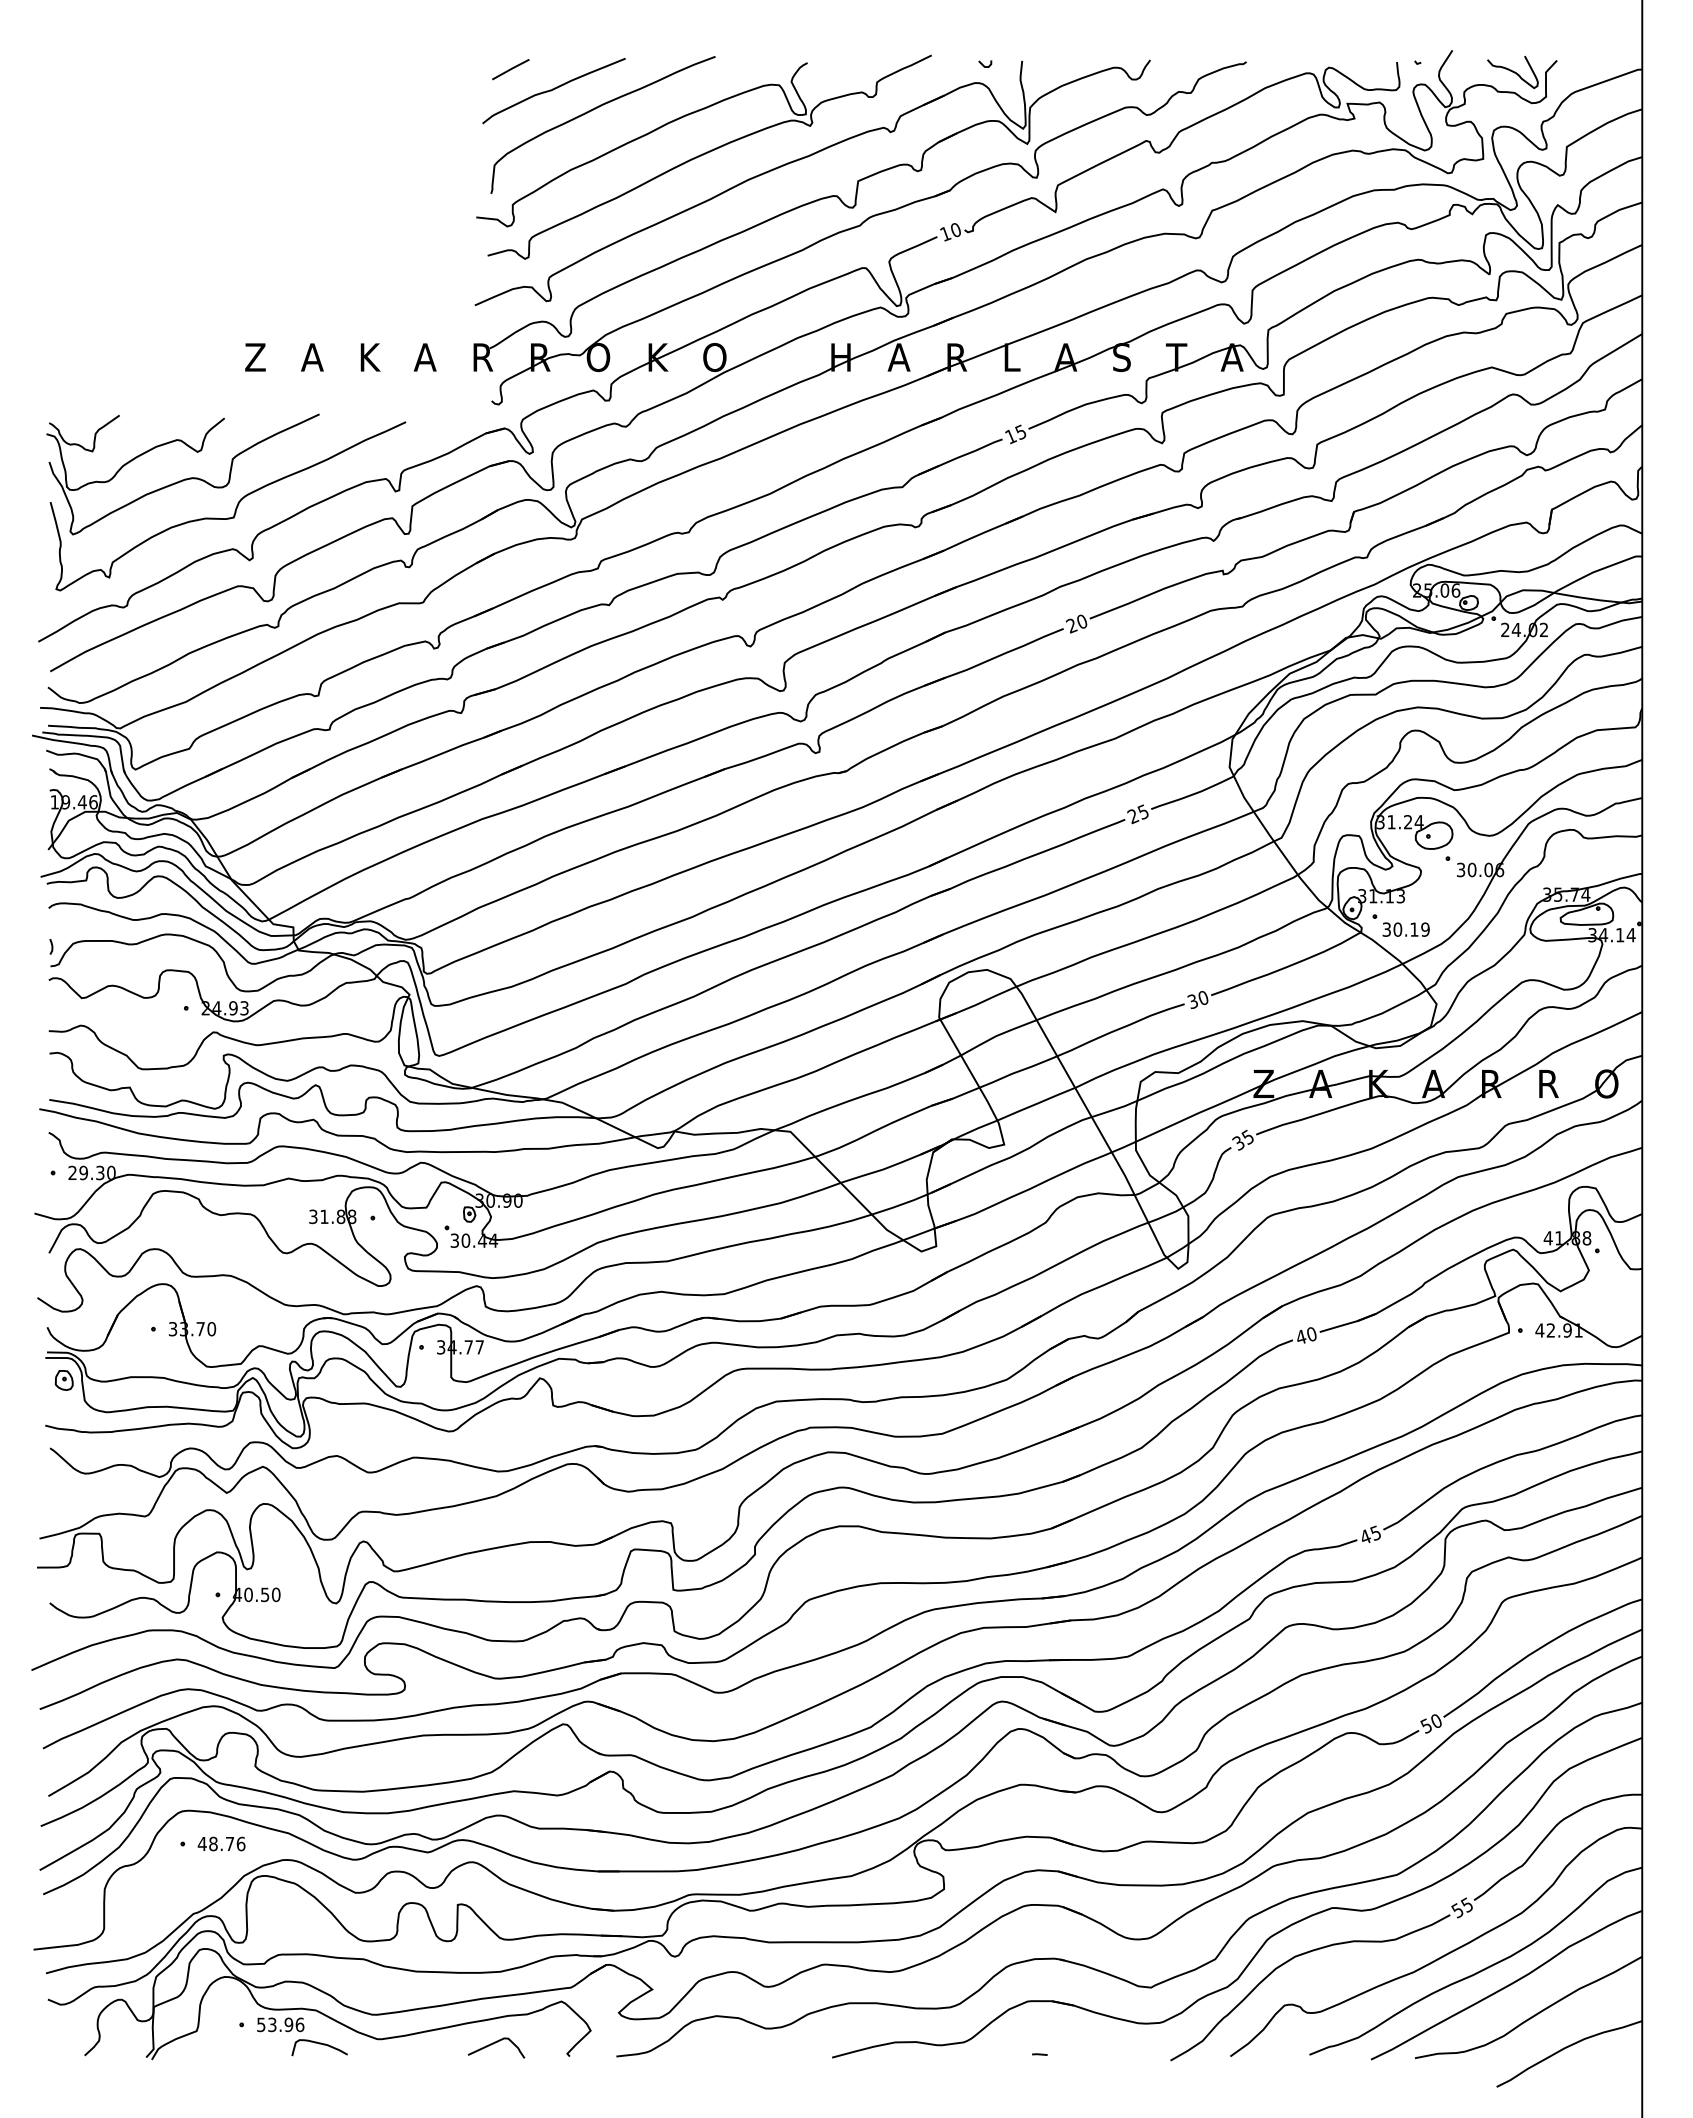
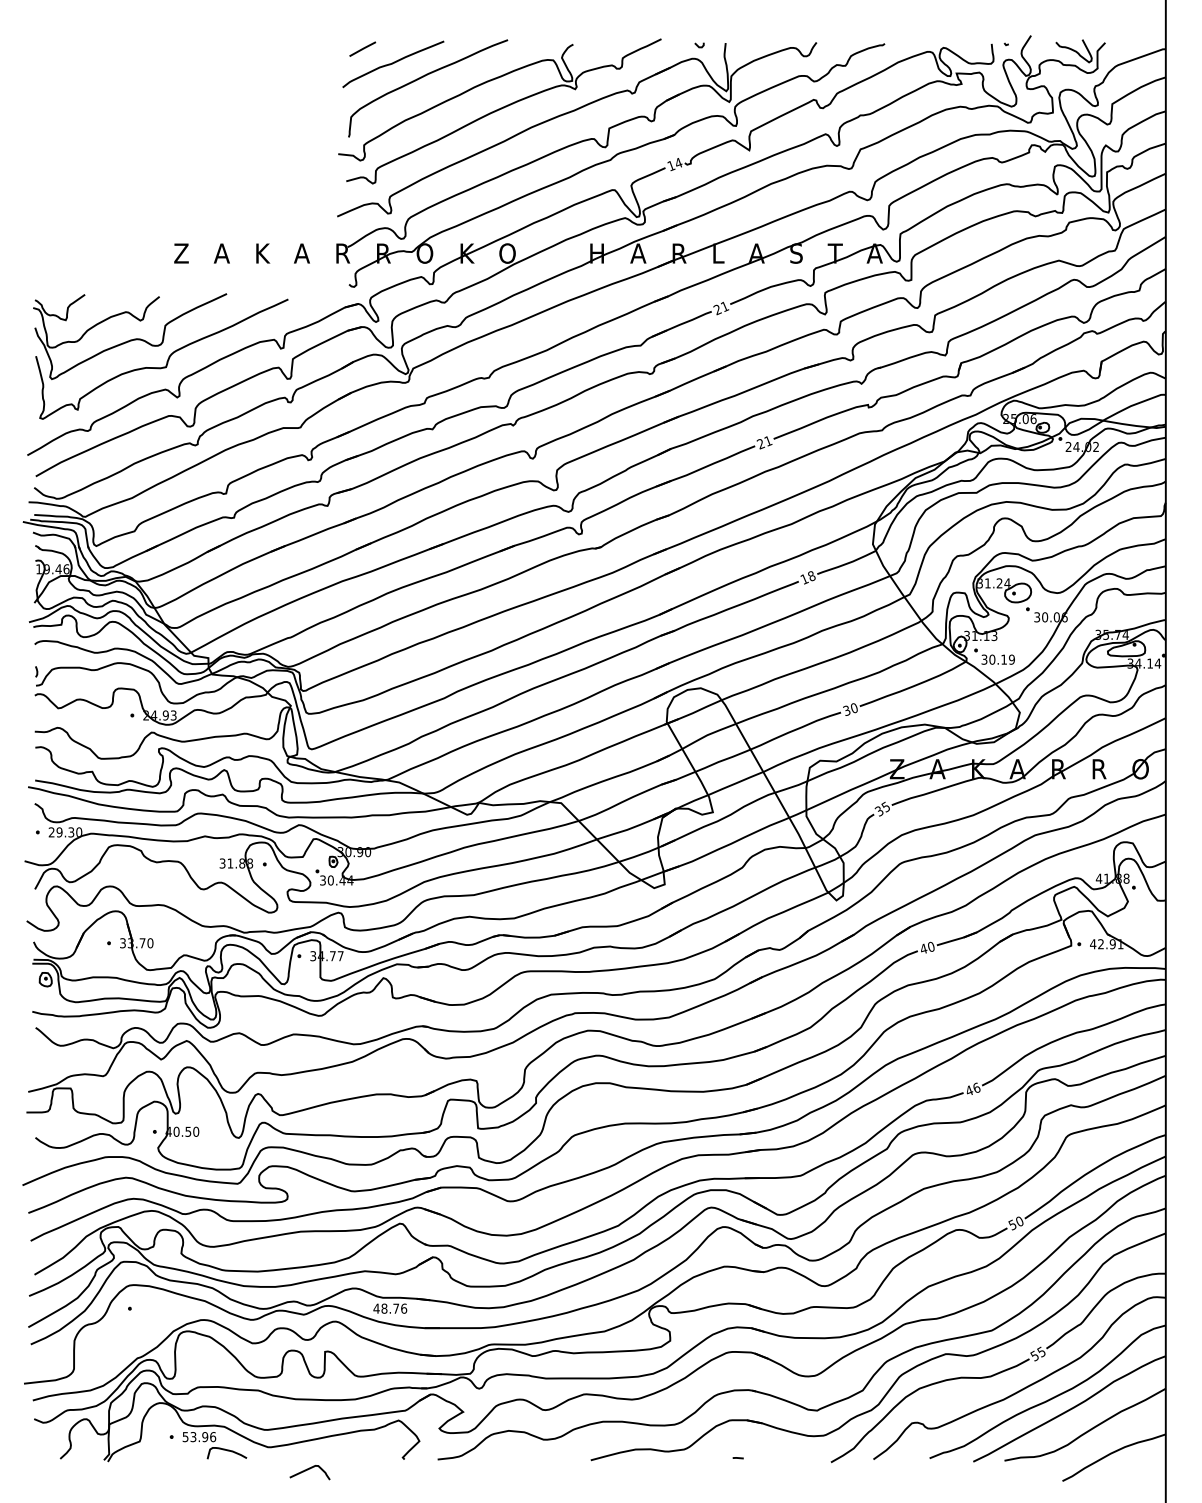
text: (956, 229) -> (679, 162), 10 -> 14
text: (1015, 434) -> (720, 308), 15 -> 21
text: (1082, 621) -> (768, 440), 20 -> 21
text: (1137, 814) -> (807, 577), 25 -> 18
text: (1375, 1532) -> (976, 1087), 45 -> 46
text: (221, 1843) -> (390, 1308), moved
curve: (495, 2043) -> (309, 1469), moved

